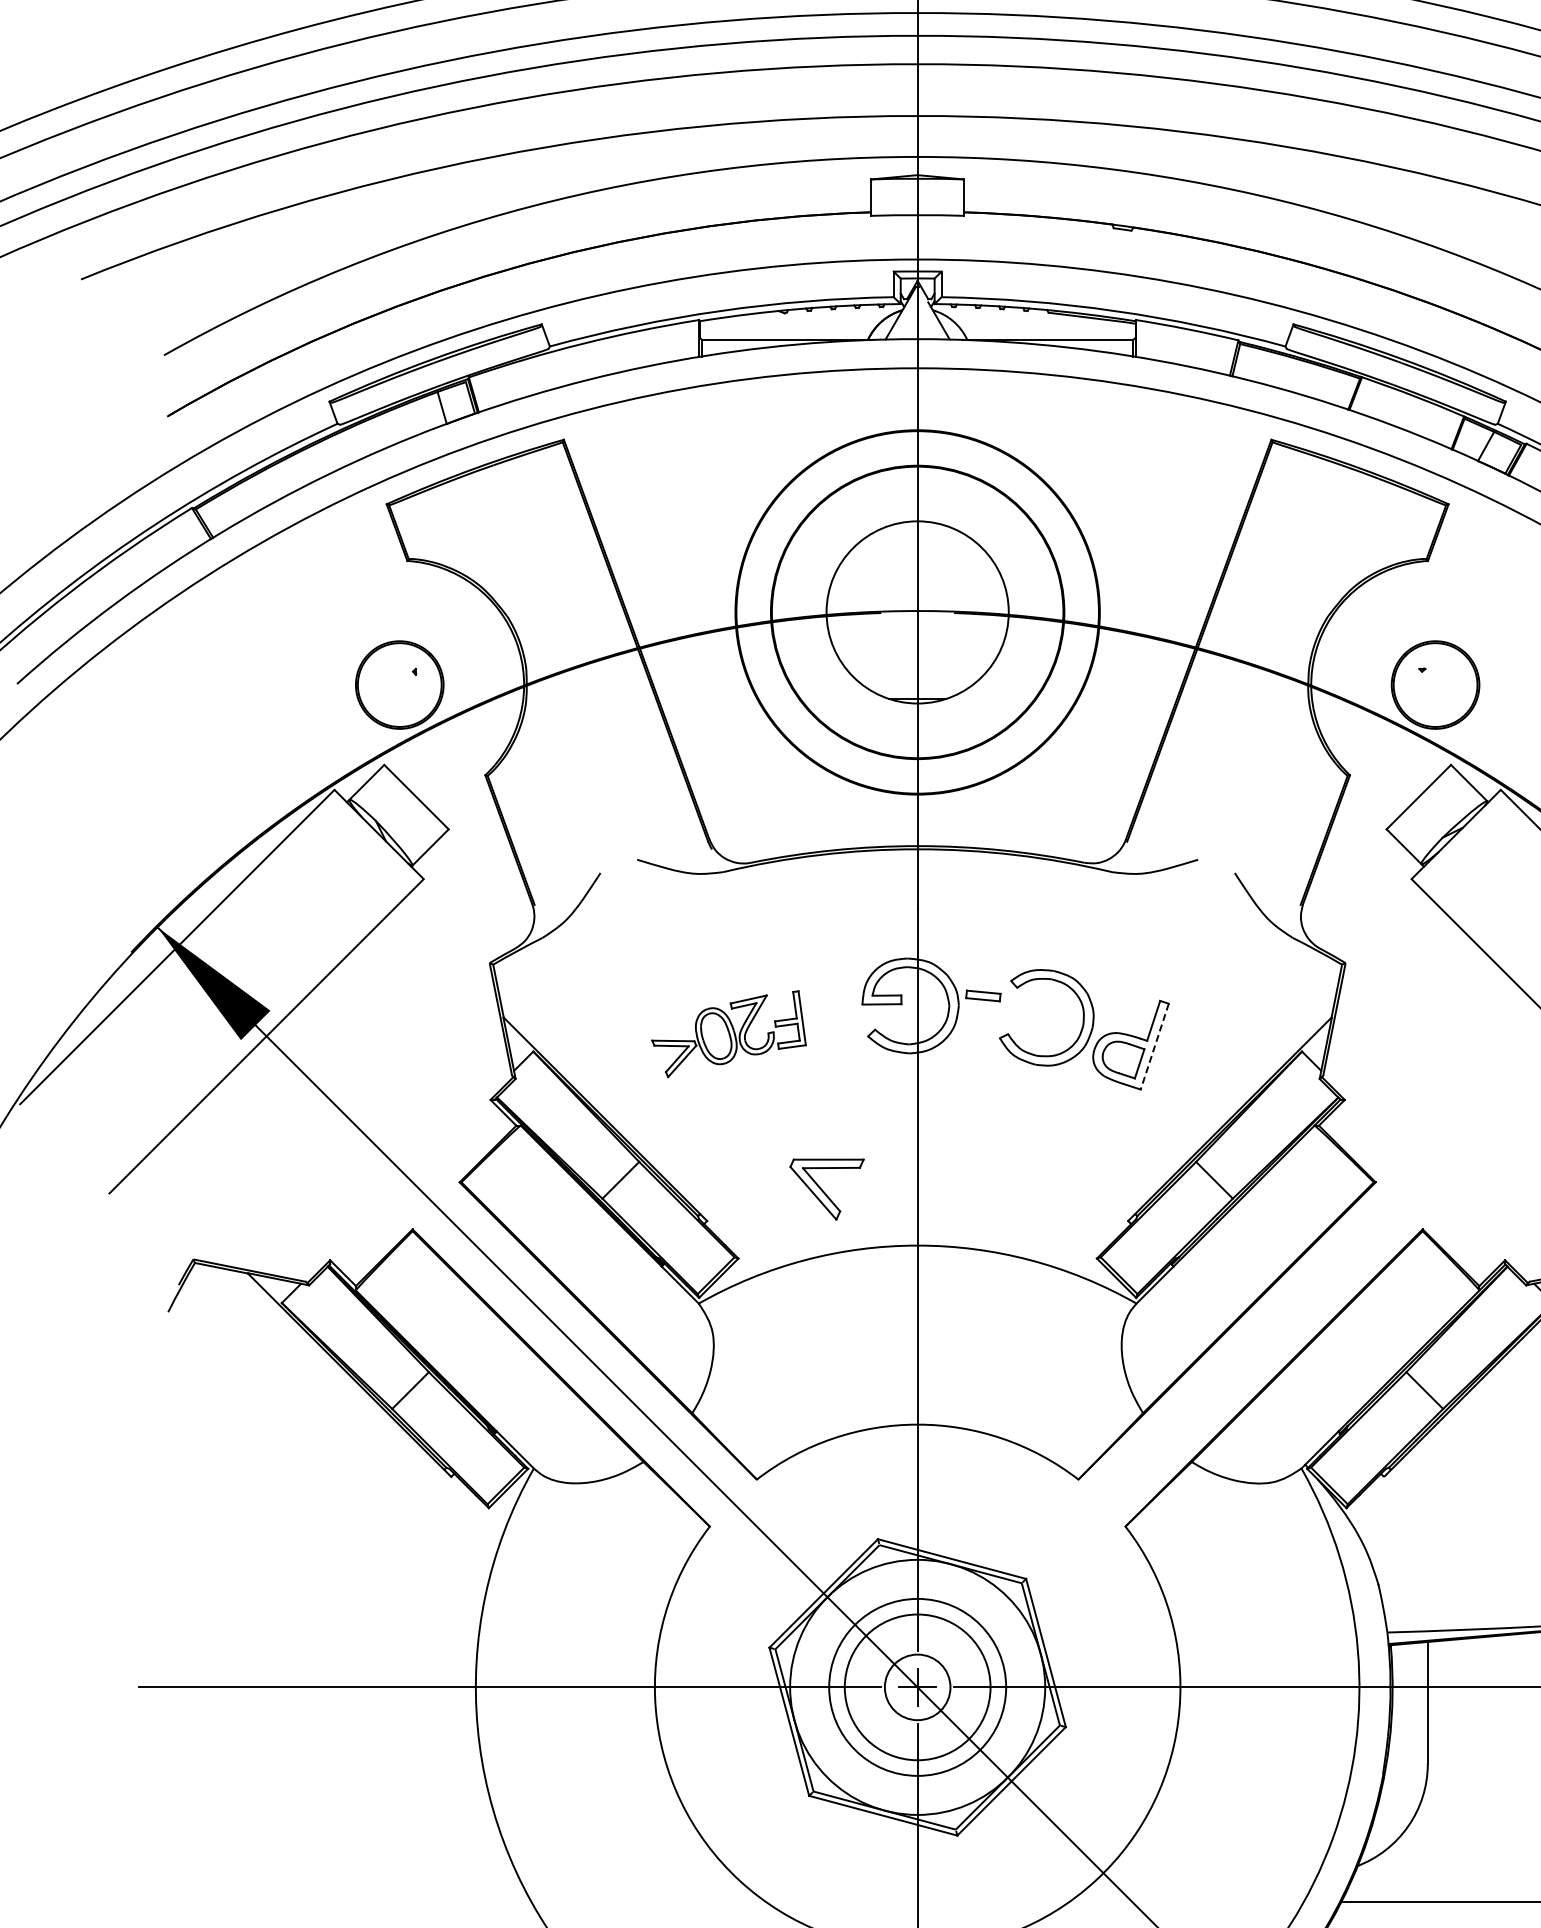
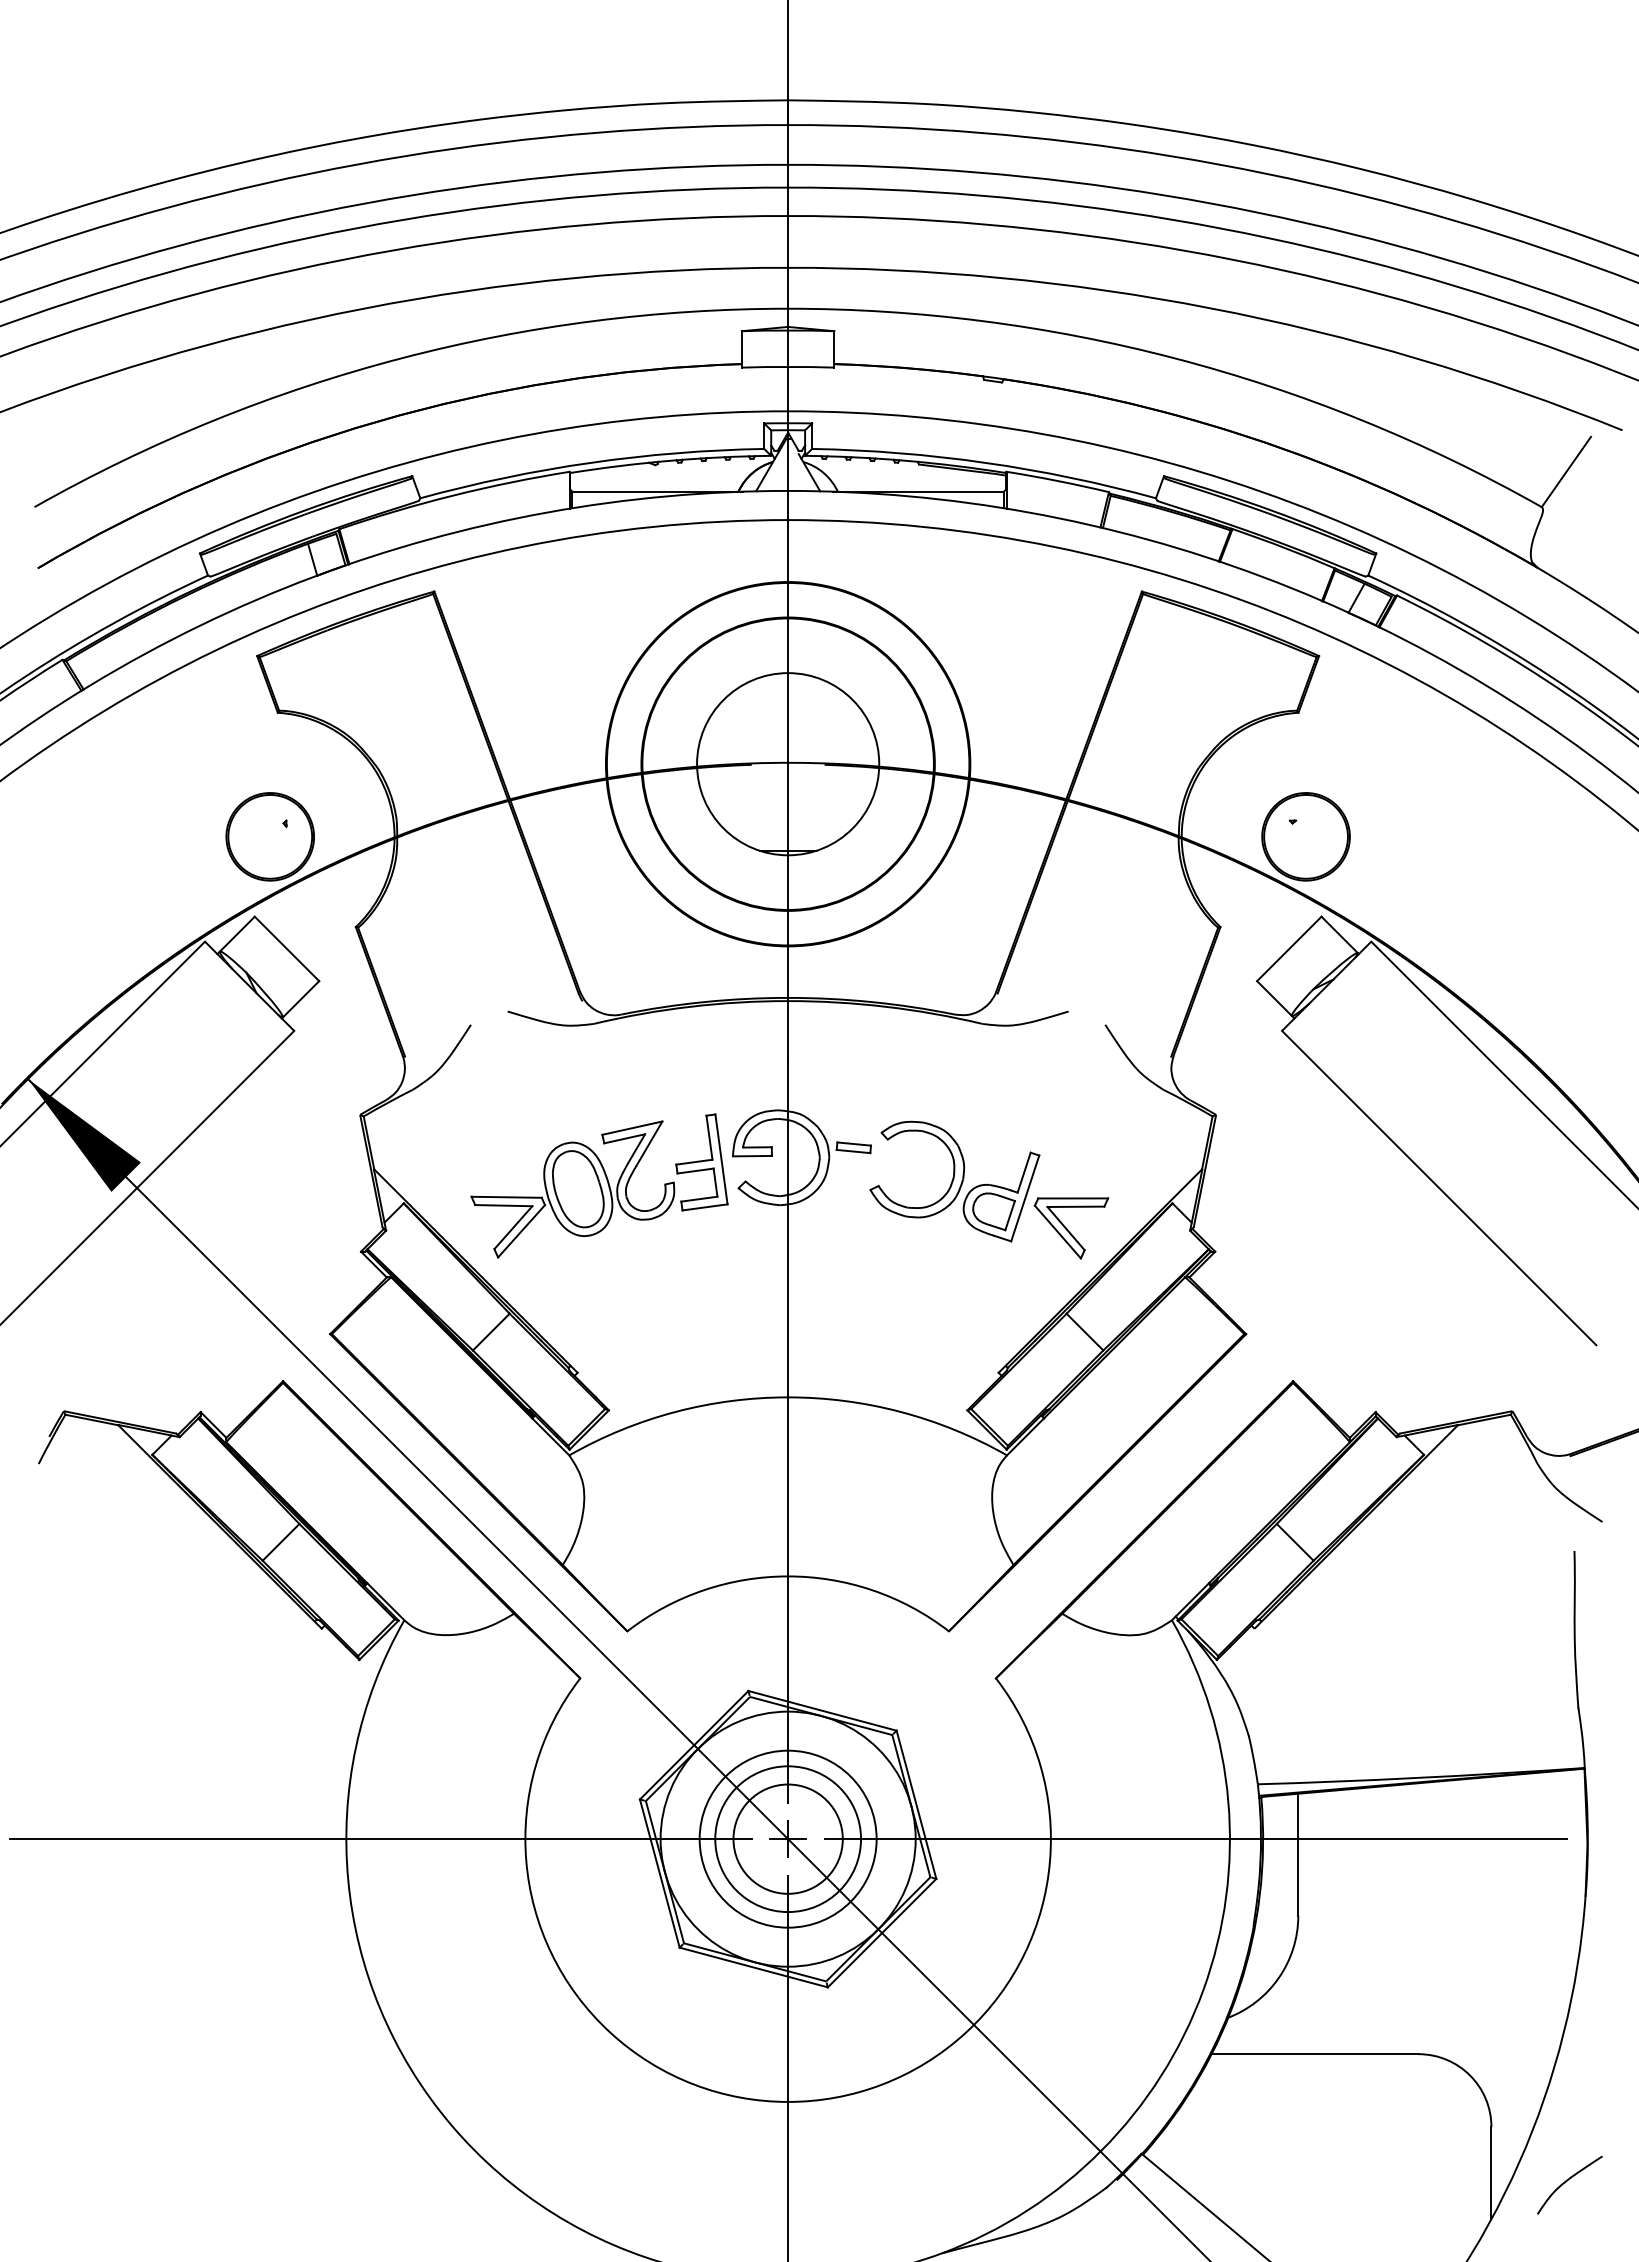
part: (729, 1033) -> (599, 1185), size x1.67
line: (1155, 1046) -> (1025, 1198), dashed -> solid
part: (827, 1189) -> (1071, 1228), moved
circle: (917, 1686) -> (787, 1838), size x1.67

